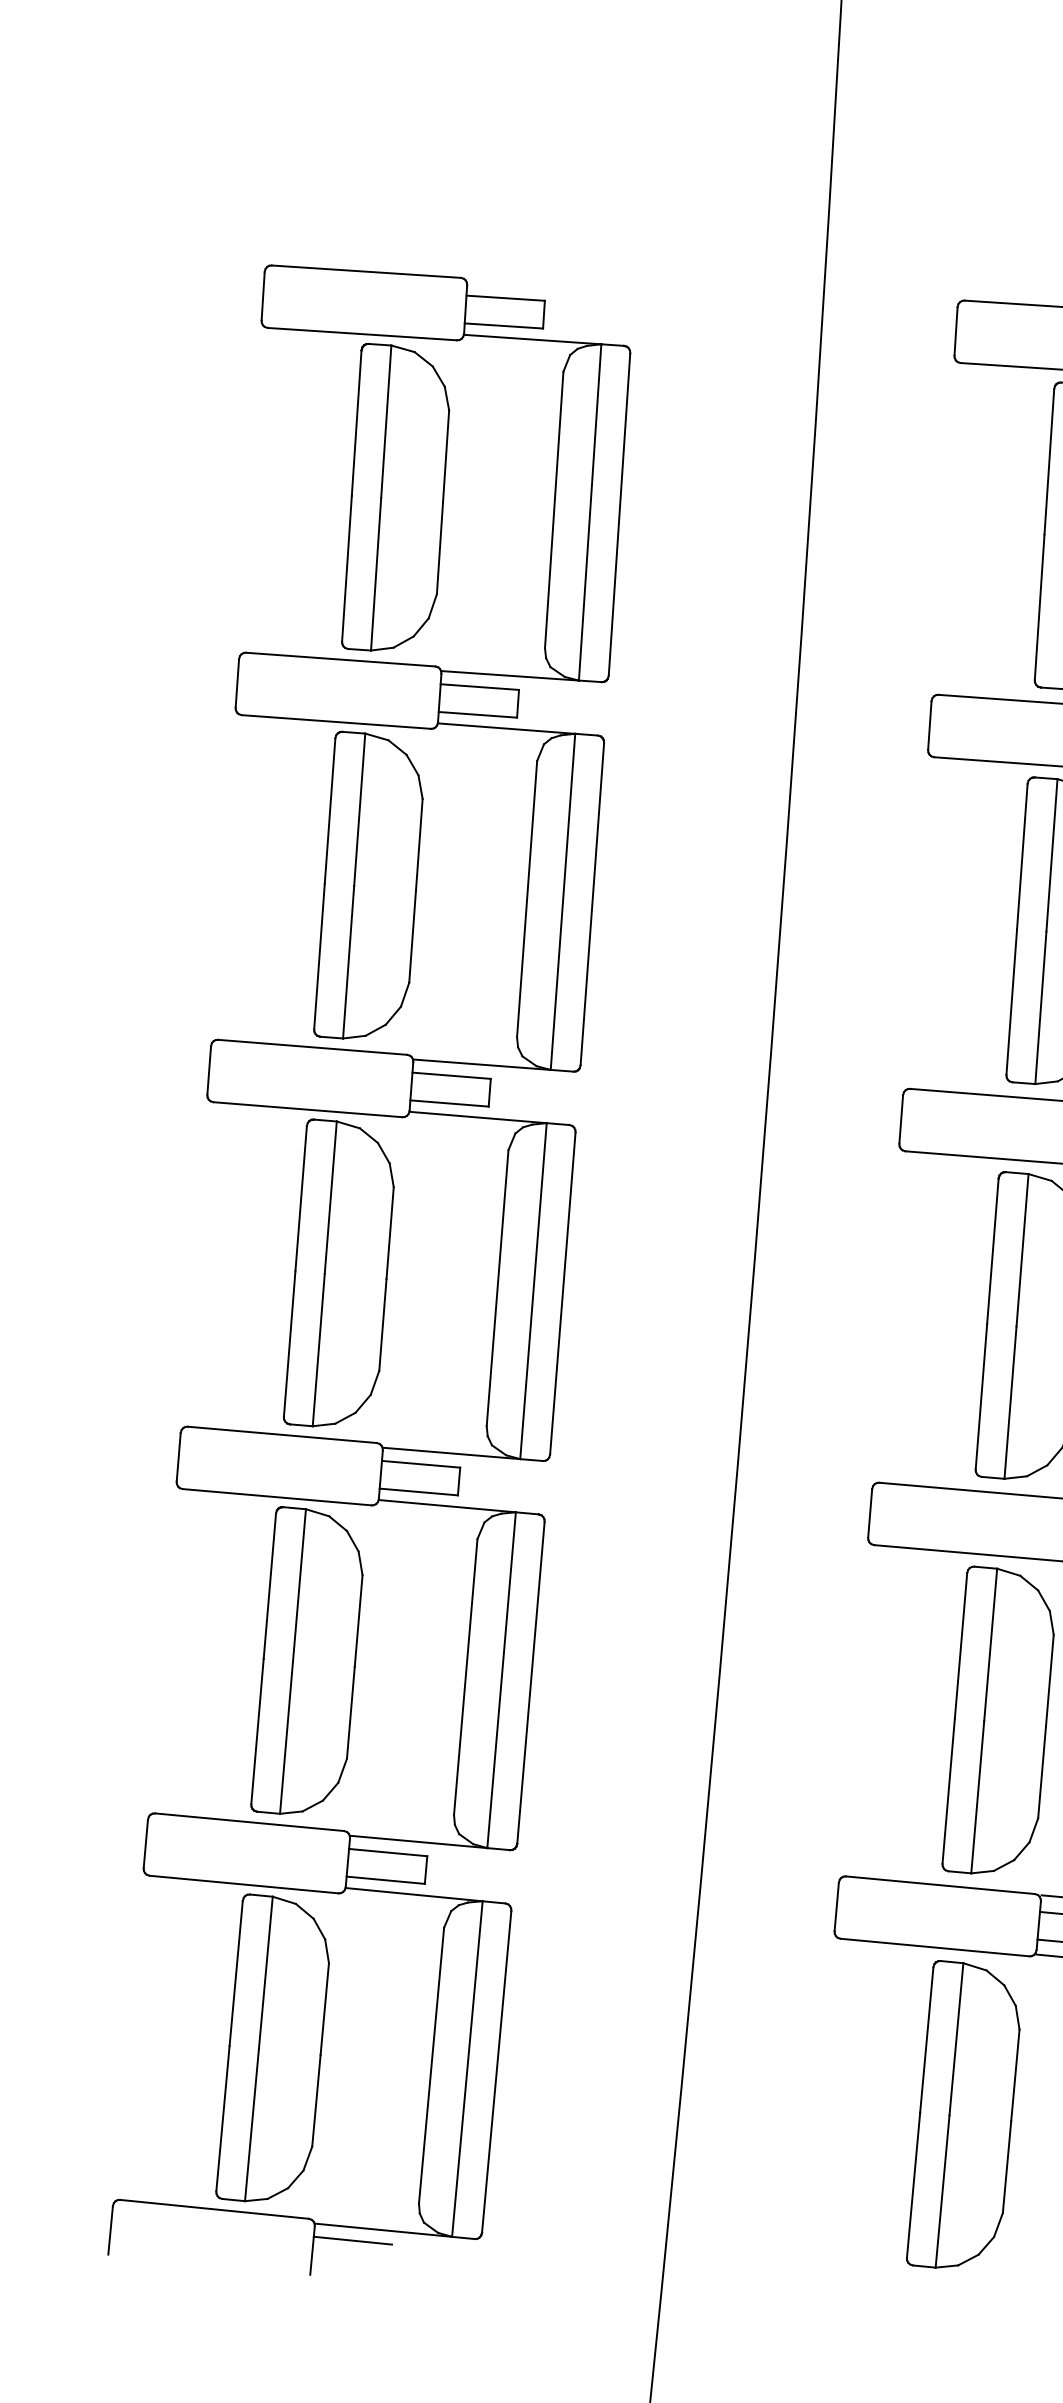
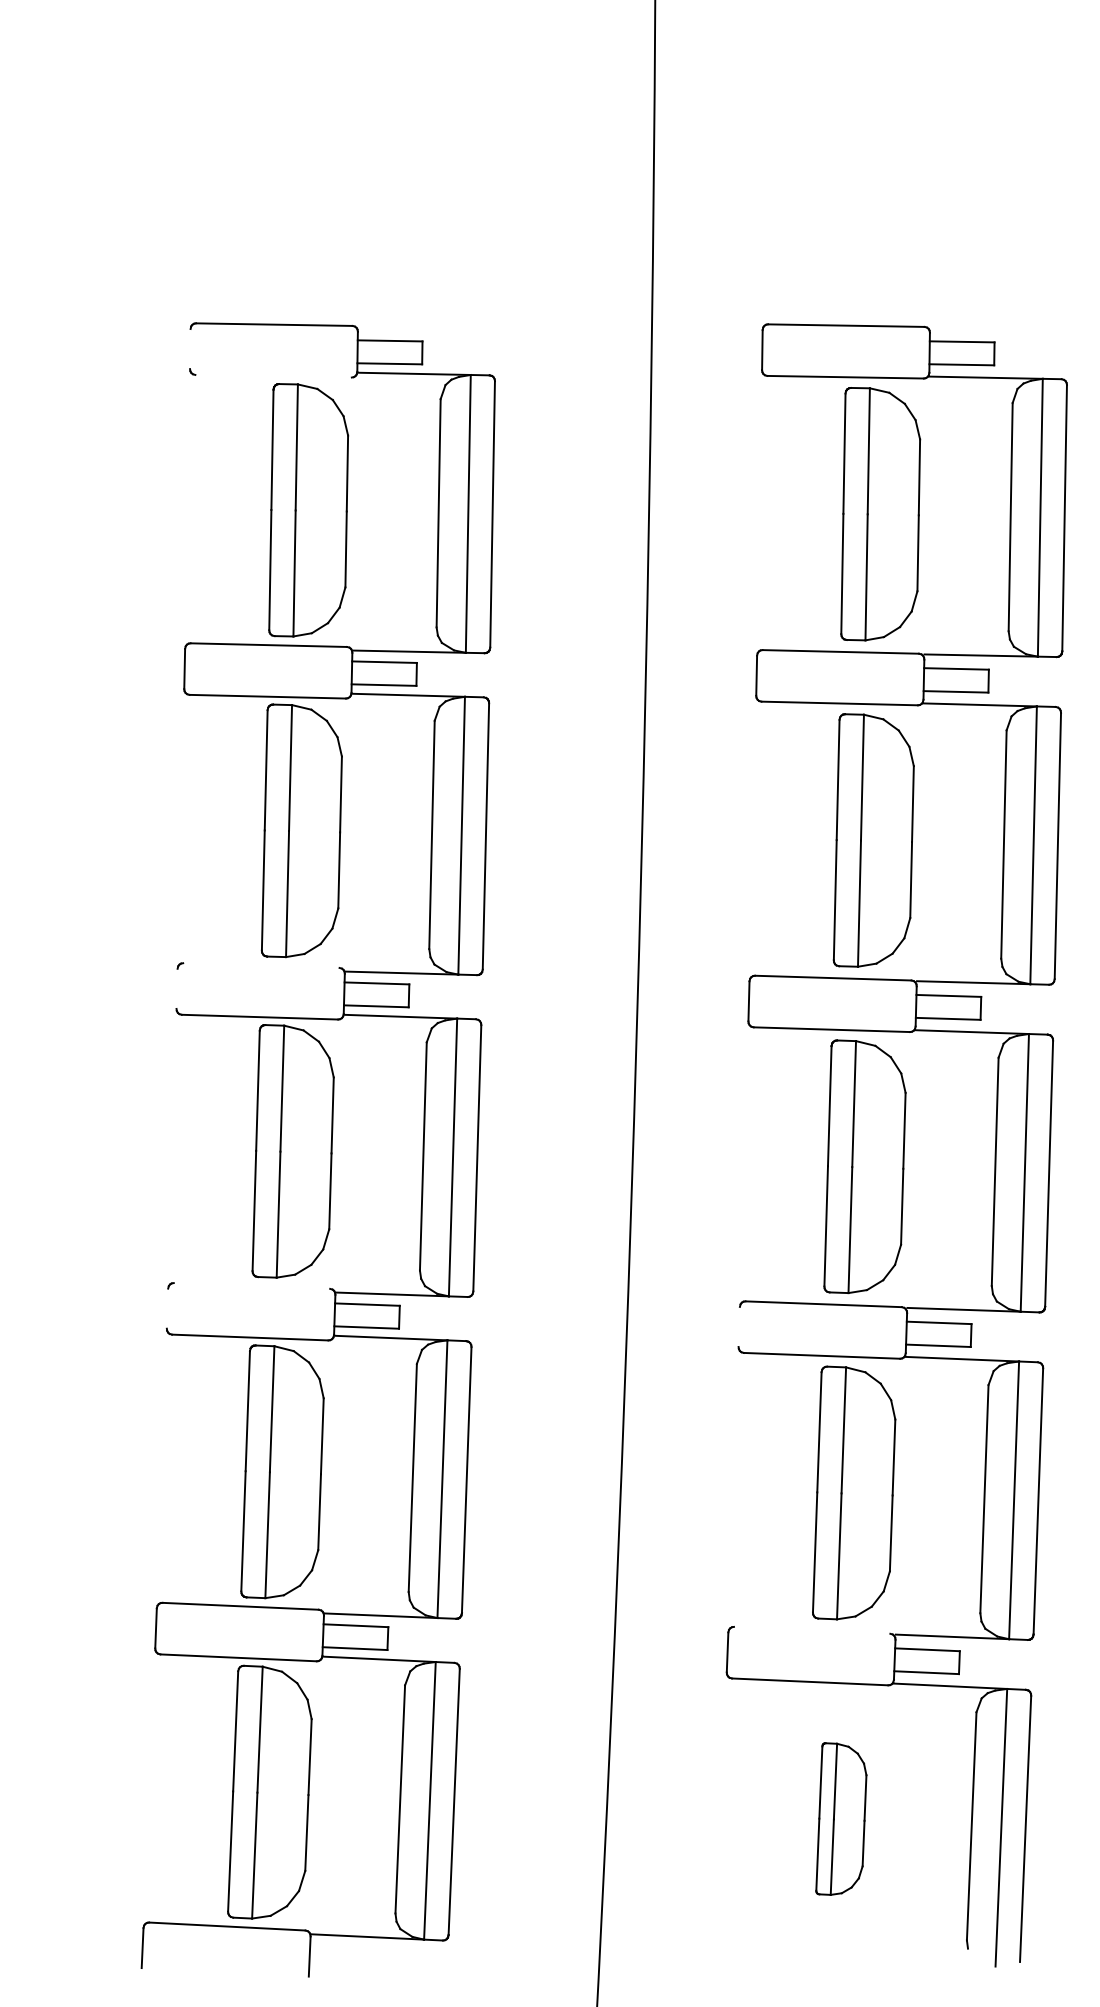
line: (263, 296) -> (190, 349), removed
line: (362, 333) -> (273, 375), removed
line: (312, 1047) -> (261, 965), removed
line: (208, 1070) -> (176, 988), removed
line: (281, 1434) -> (251, 1285), removed
line: (178, 1457) -> (167, 1308), removed
line: (869, 1512) -> (738, 1326), removed
line: (940, 1884) -> (812, 1629), removed
part: (964, 2114) -> (841, 1818), size x0.6
line: (352, 2240) -> (342, 1946), removed

